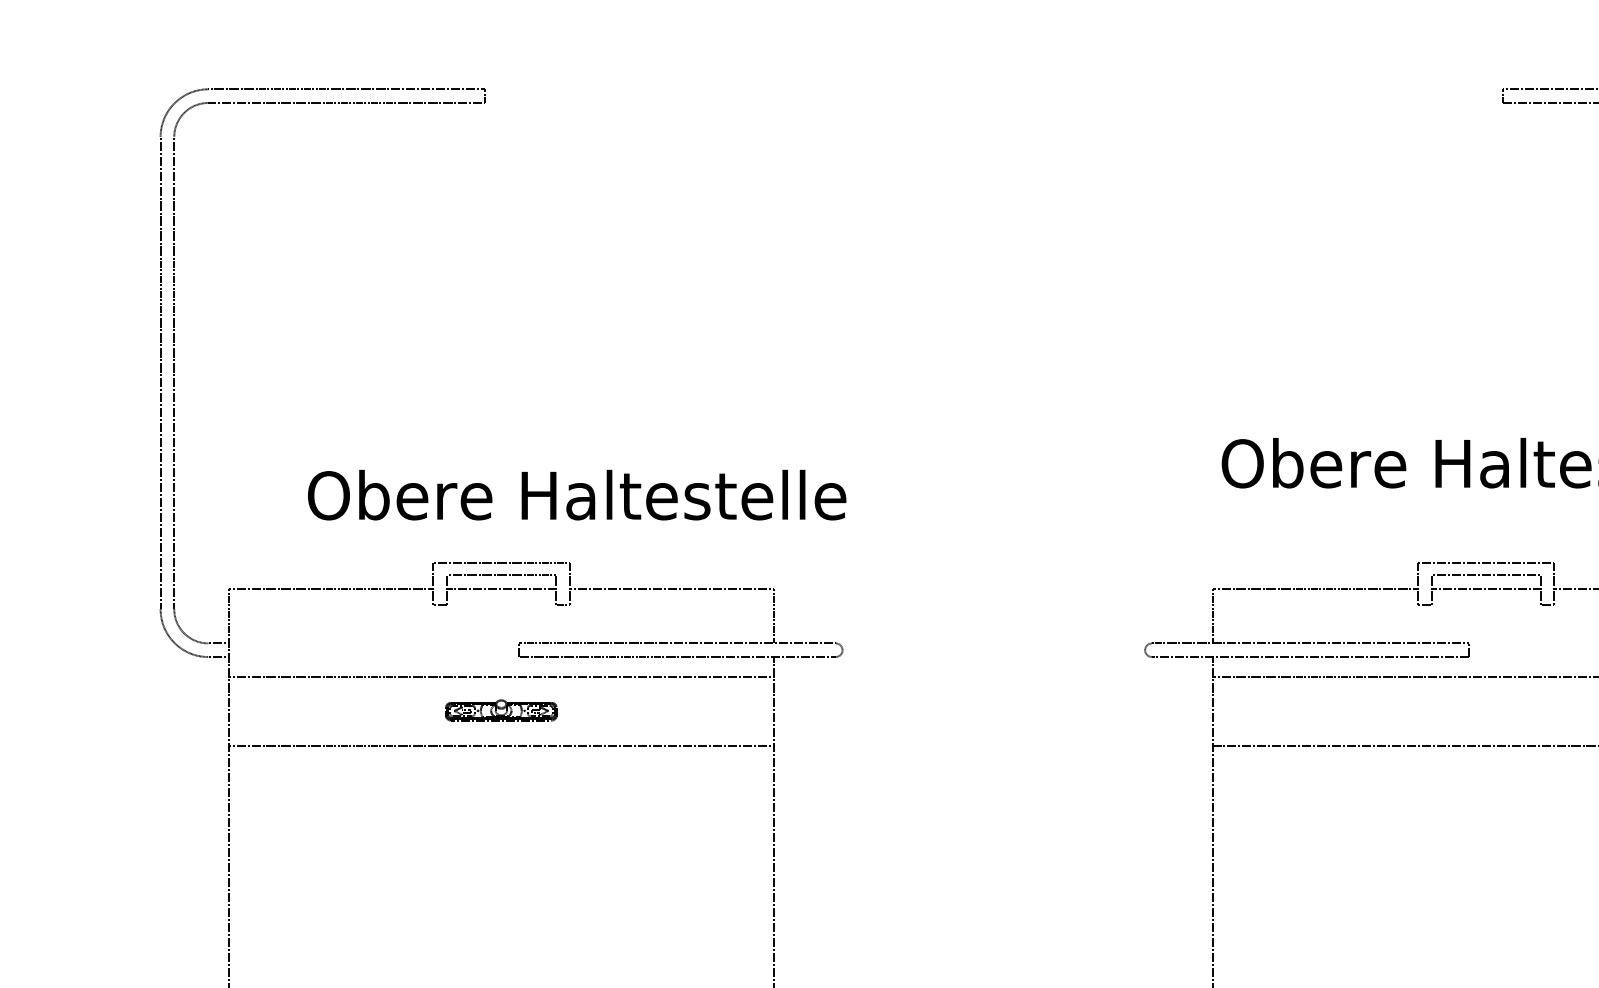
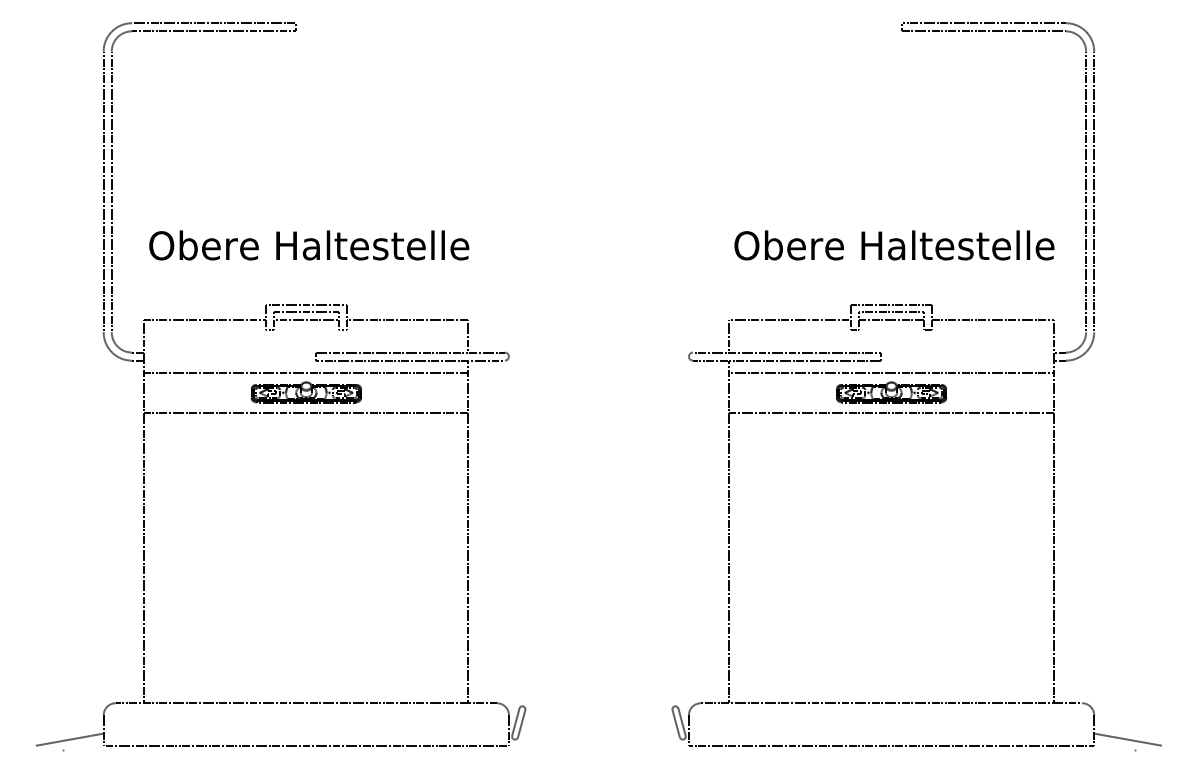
text: (577, 495) -> (309, 245), moved
part: (500, 710) -> (305, 392), size x1.67
part: (1485, 710) -> (891, 392), added

